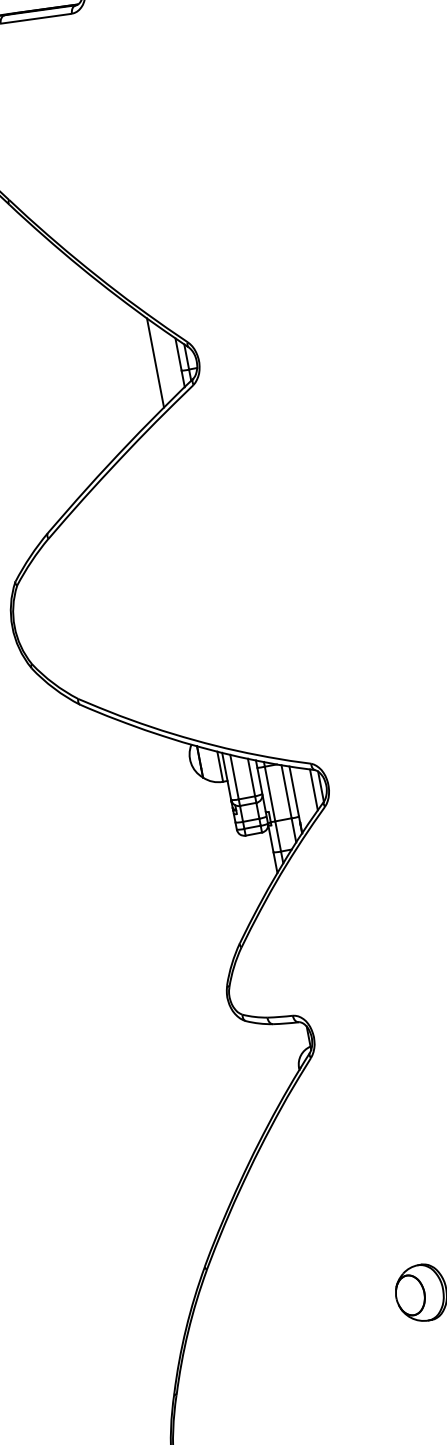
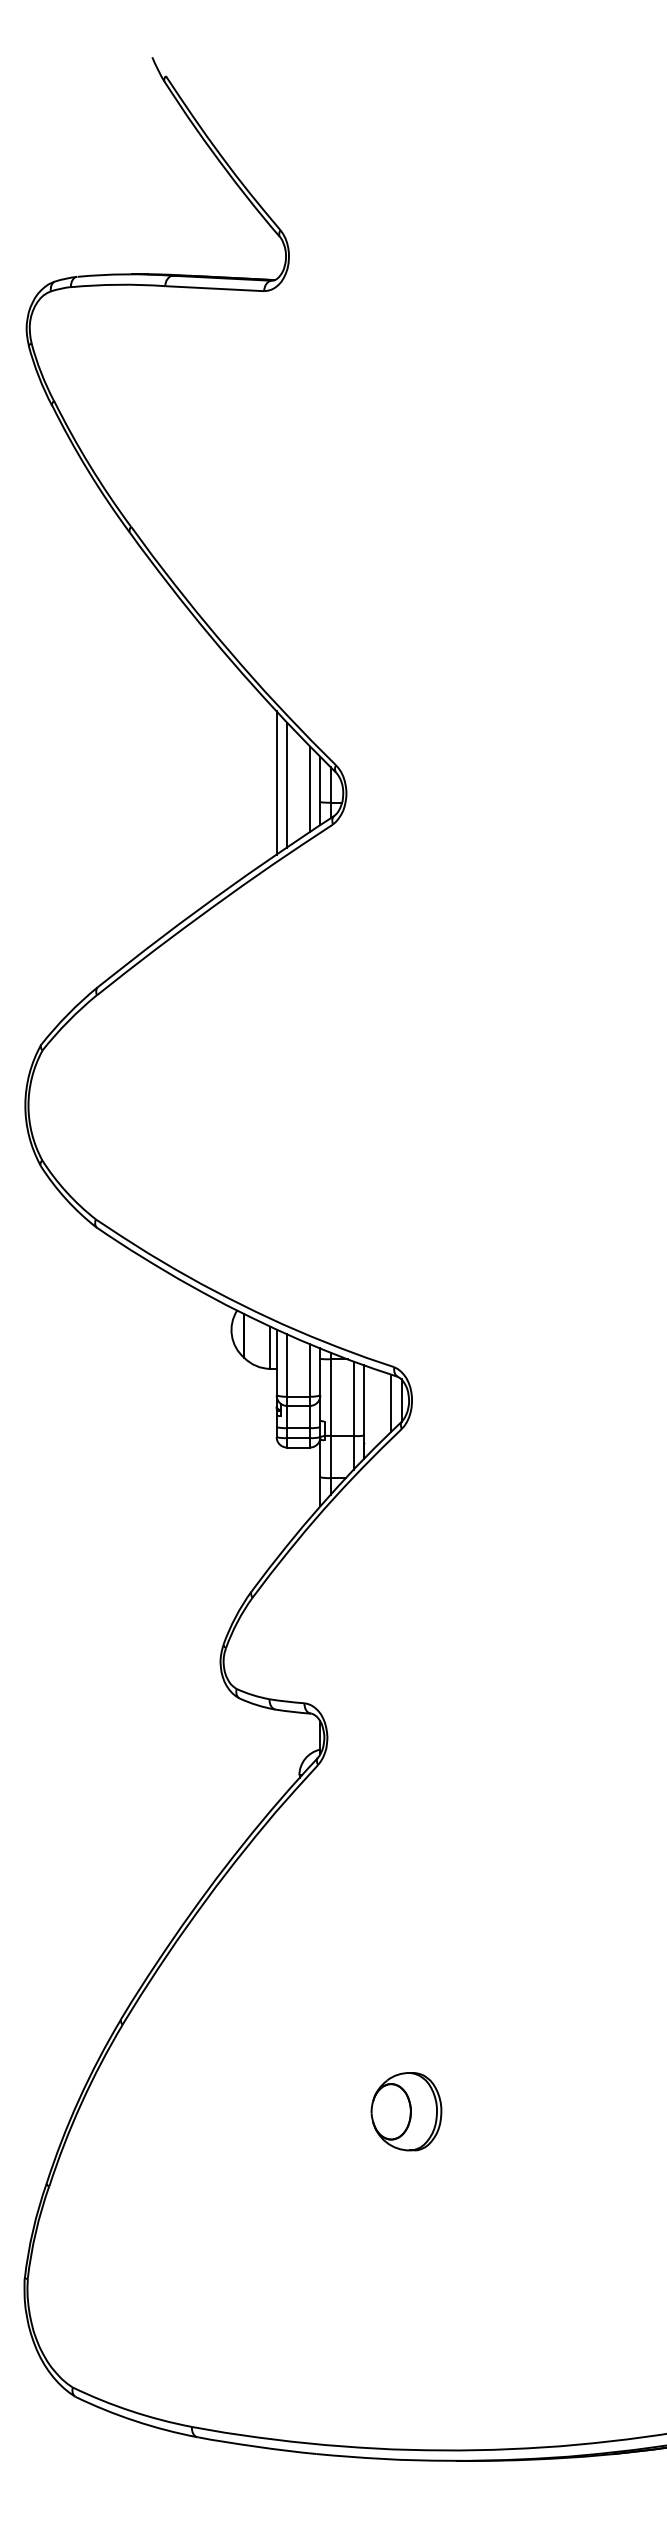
line: (147, 362) -> (276, 782), added
line: (172, 363) -> (309, 789), added

